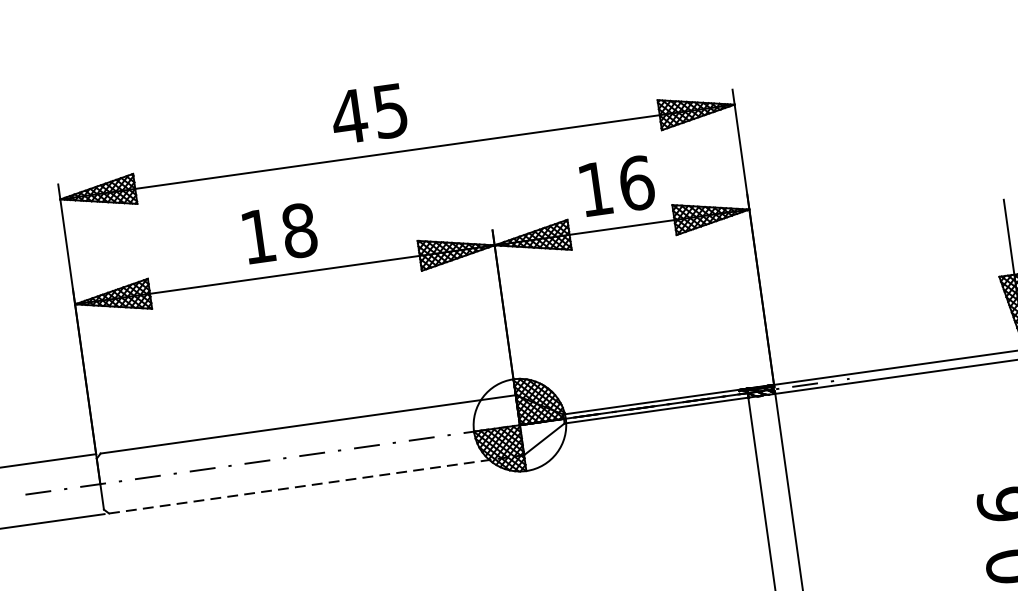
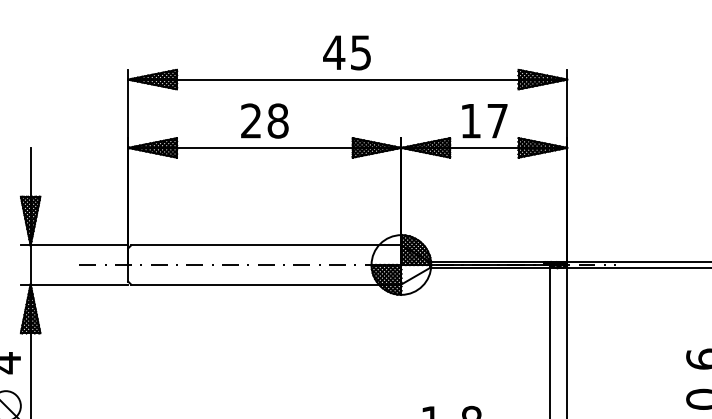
text: (368, 113) -> (346, 52), moved
text: (636, 182) -> (497, 120), 16 -> 17
text: (256, 235) -> (250, 120), 18 -> 28
line: (316, 484) -> (266, 284), dashed -> solid

